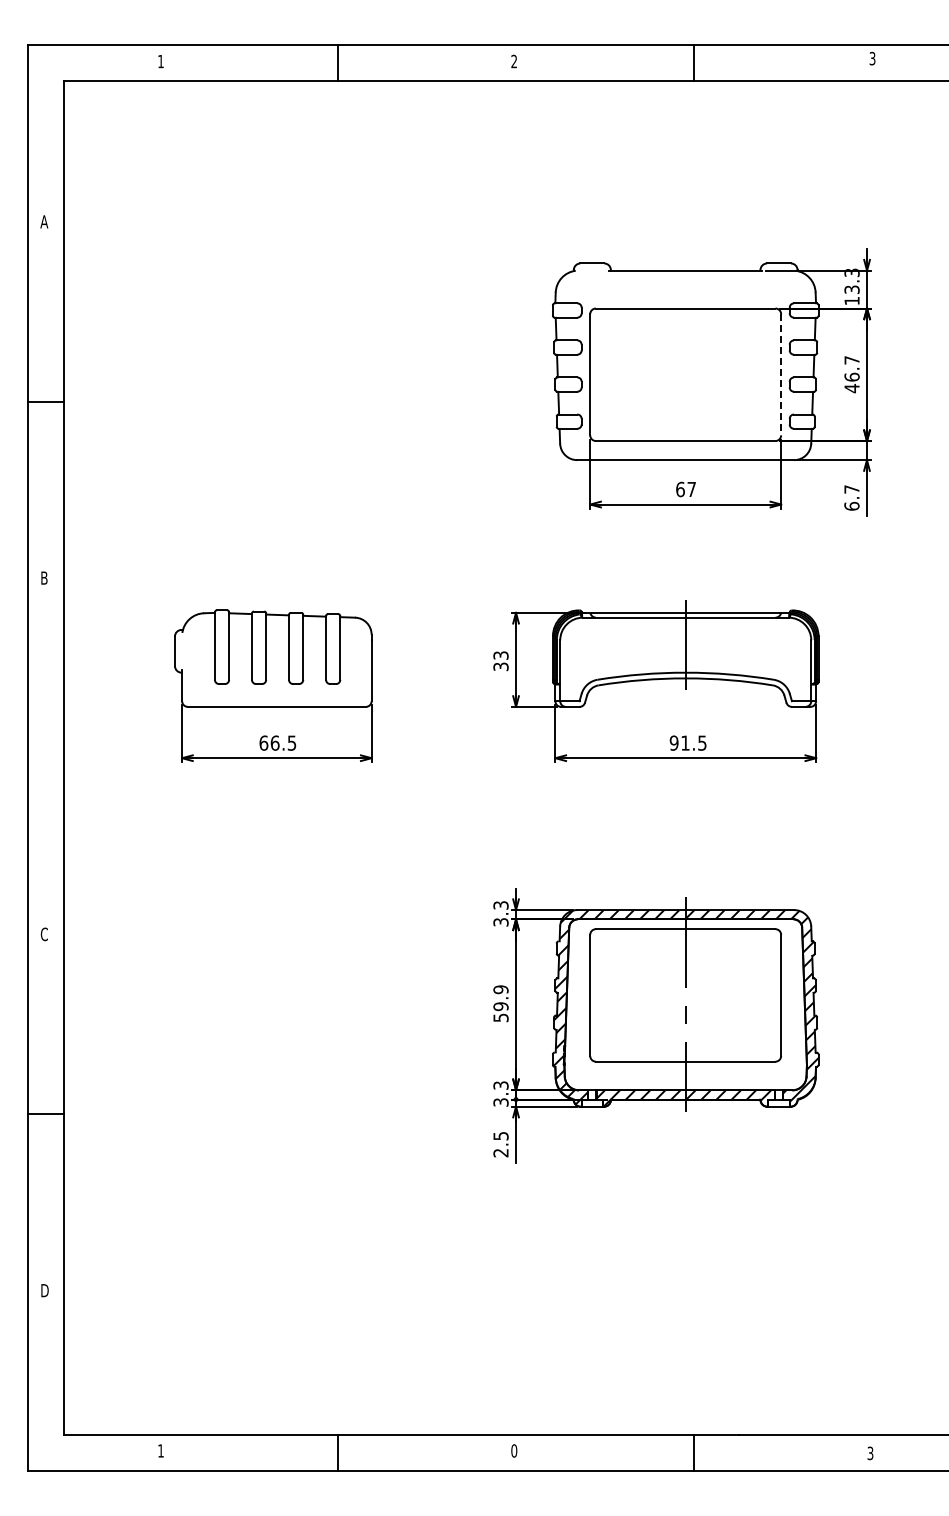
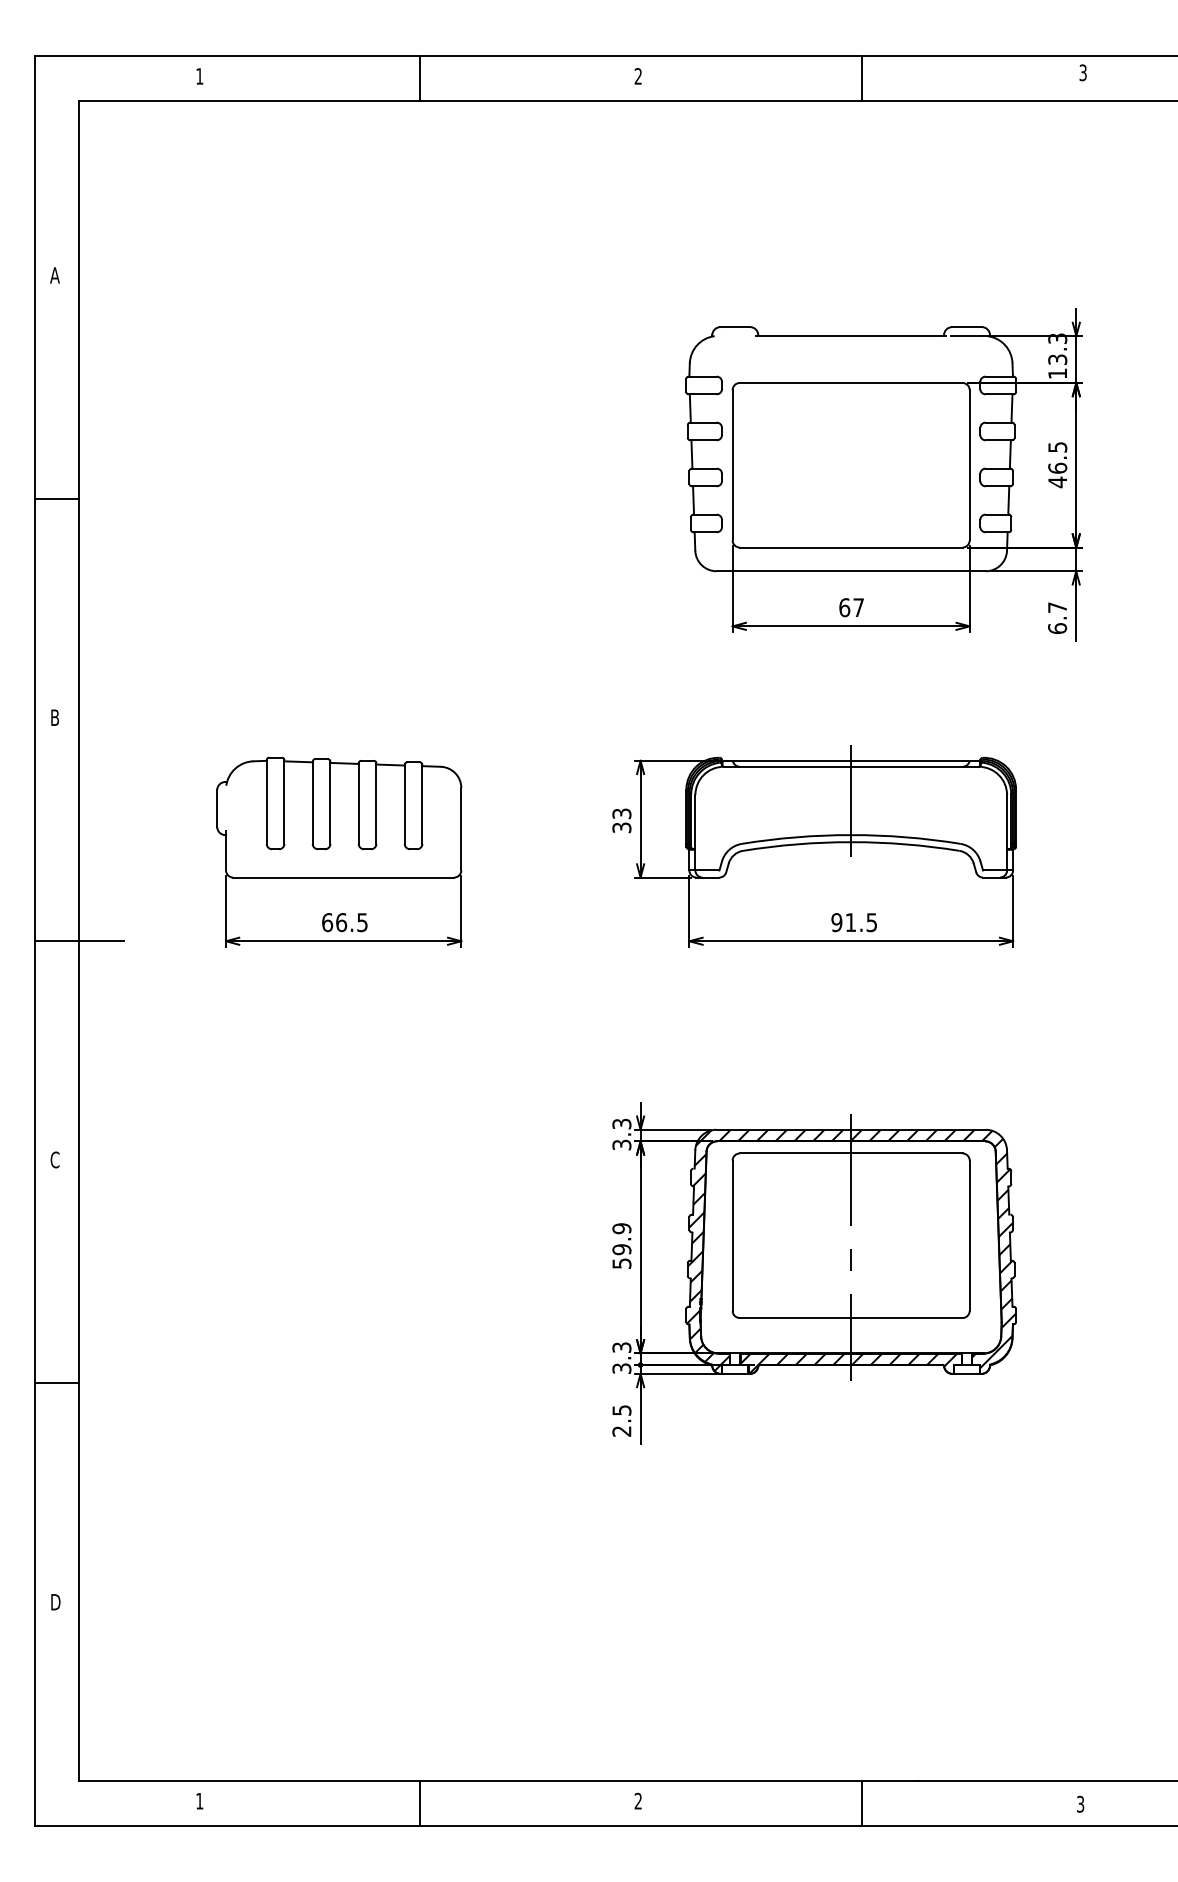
text: (851, 360) -> (1057, 447), 46.7 -> 46.5
line: (781, 374) -> (970, 464), dashed -> solid
line: (63, 758) -> (78, 941), added
text: (514, 1450) -> (638, 1800), 0 -> 2

